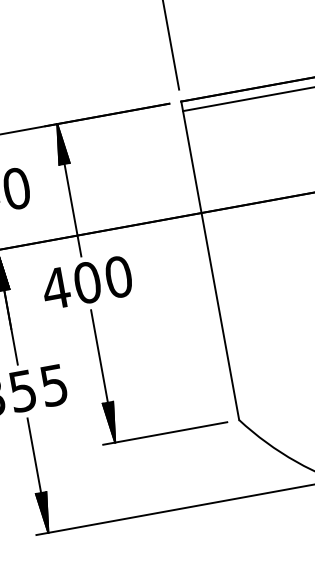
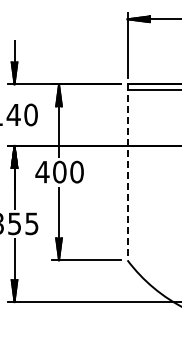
line: (210, 261) -> (127, 172), solid -> dashed

